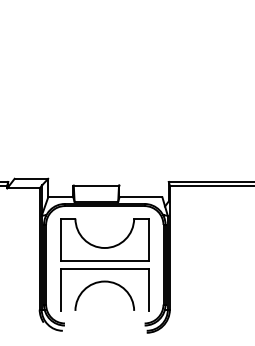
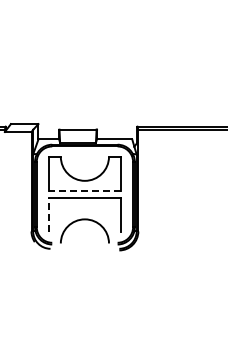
line: (104, 260) -> (84, 191), solid -> dashed
arc: (104, 282) -> (84, 220), moved
line: (60, 288) -> (48, 214), solid -> dashed

